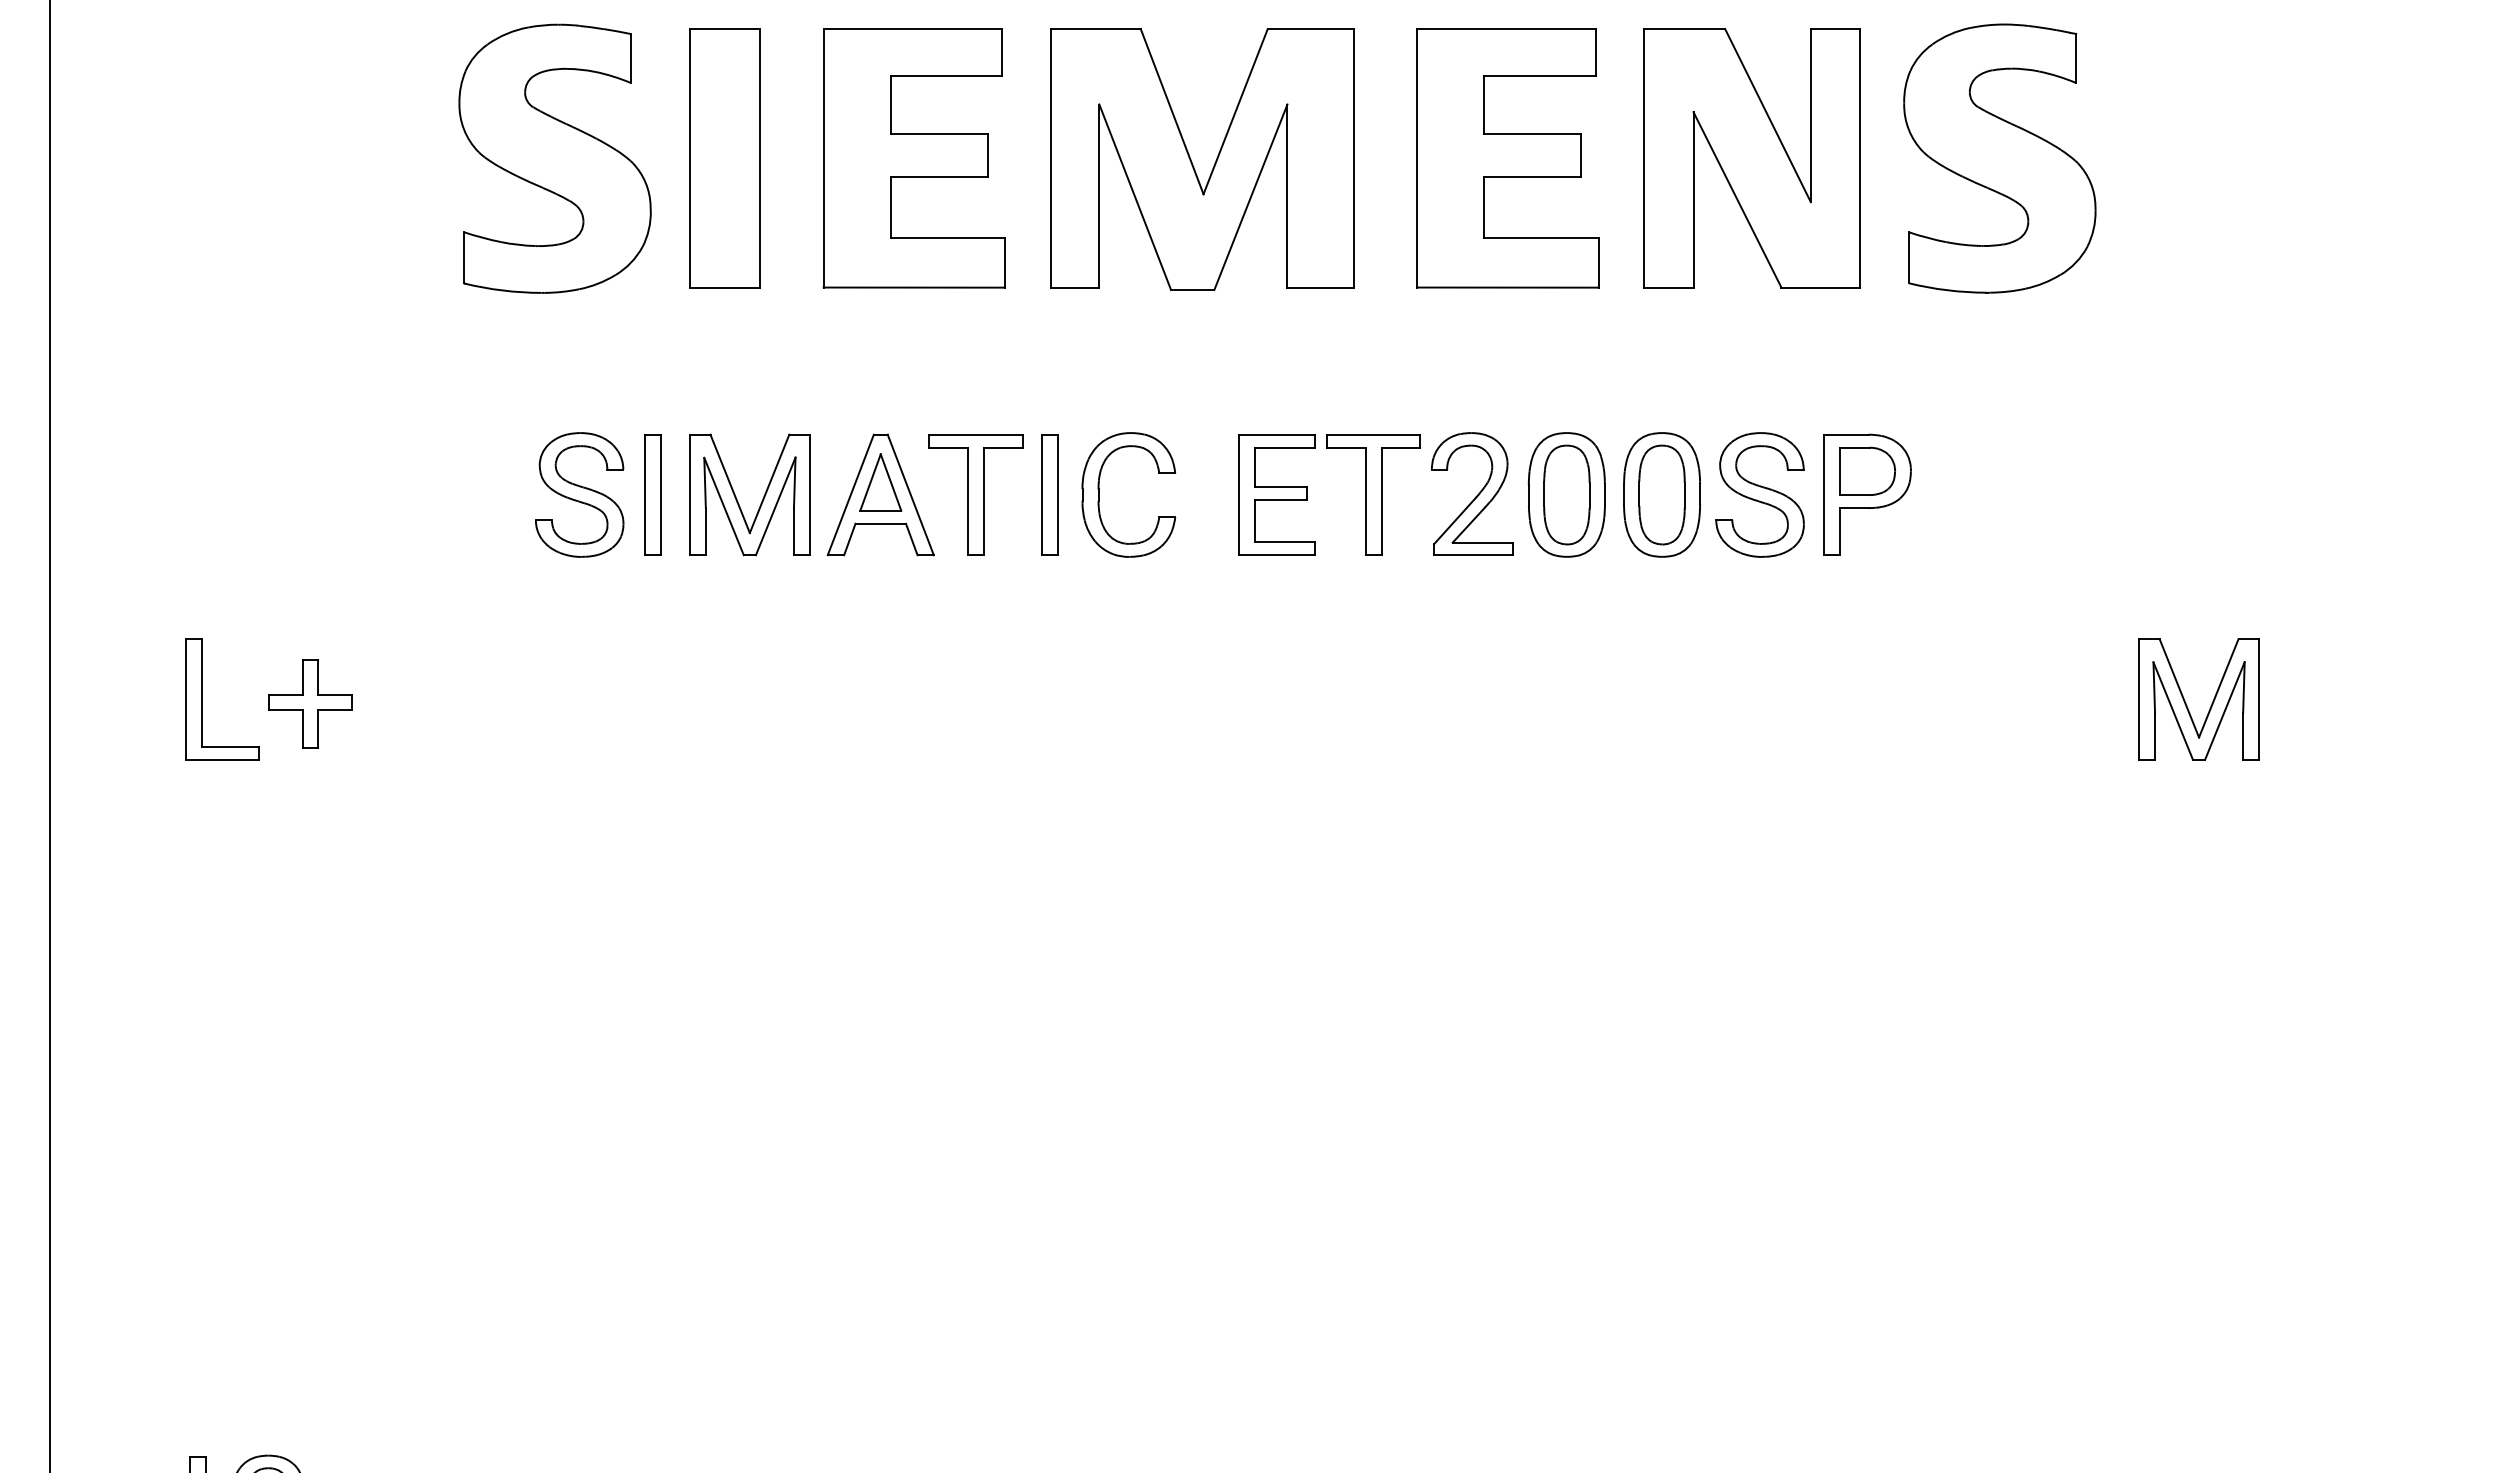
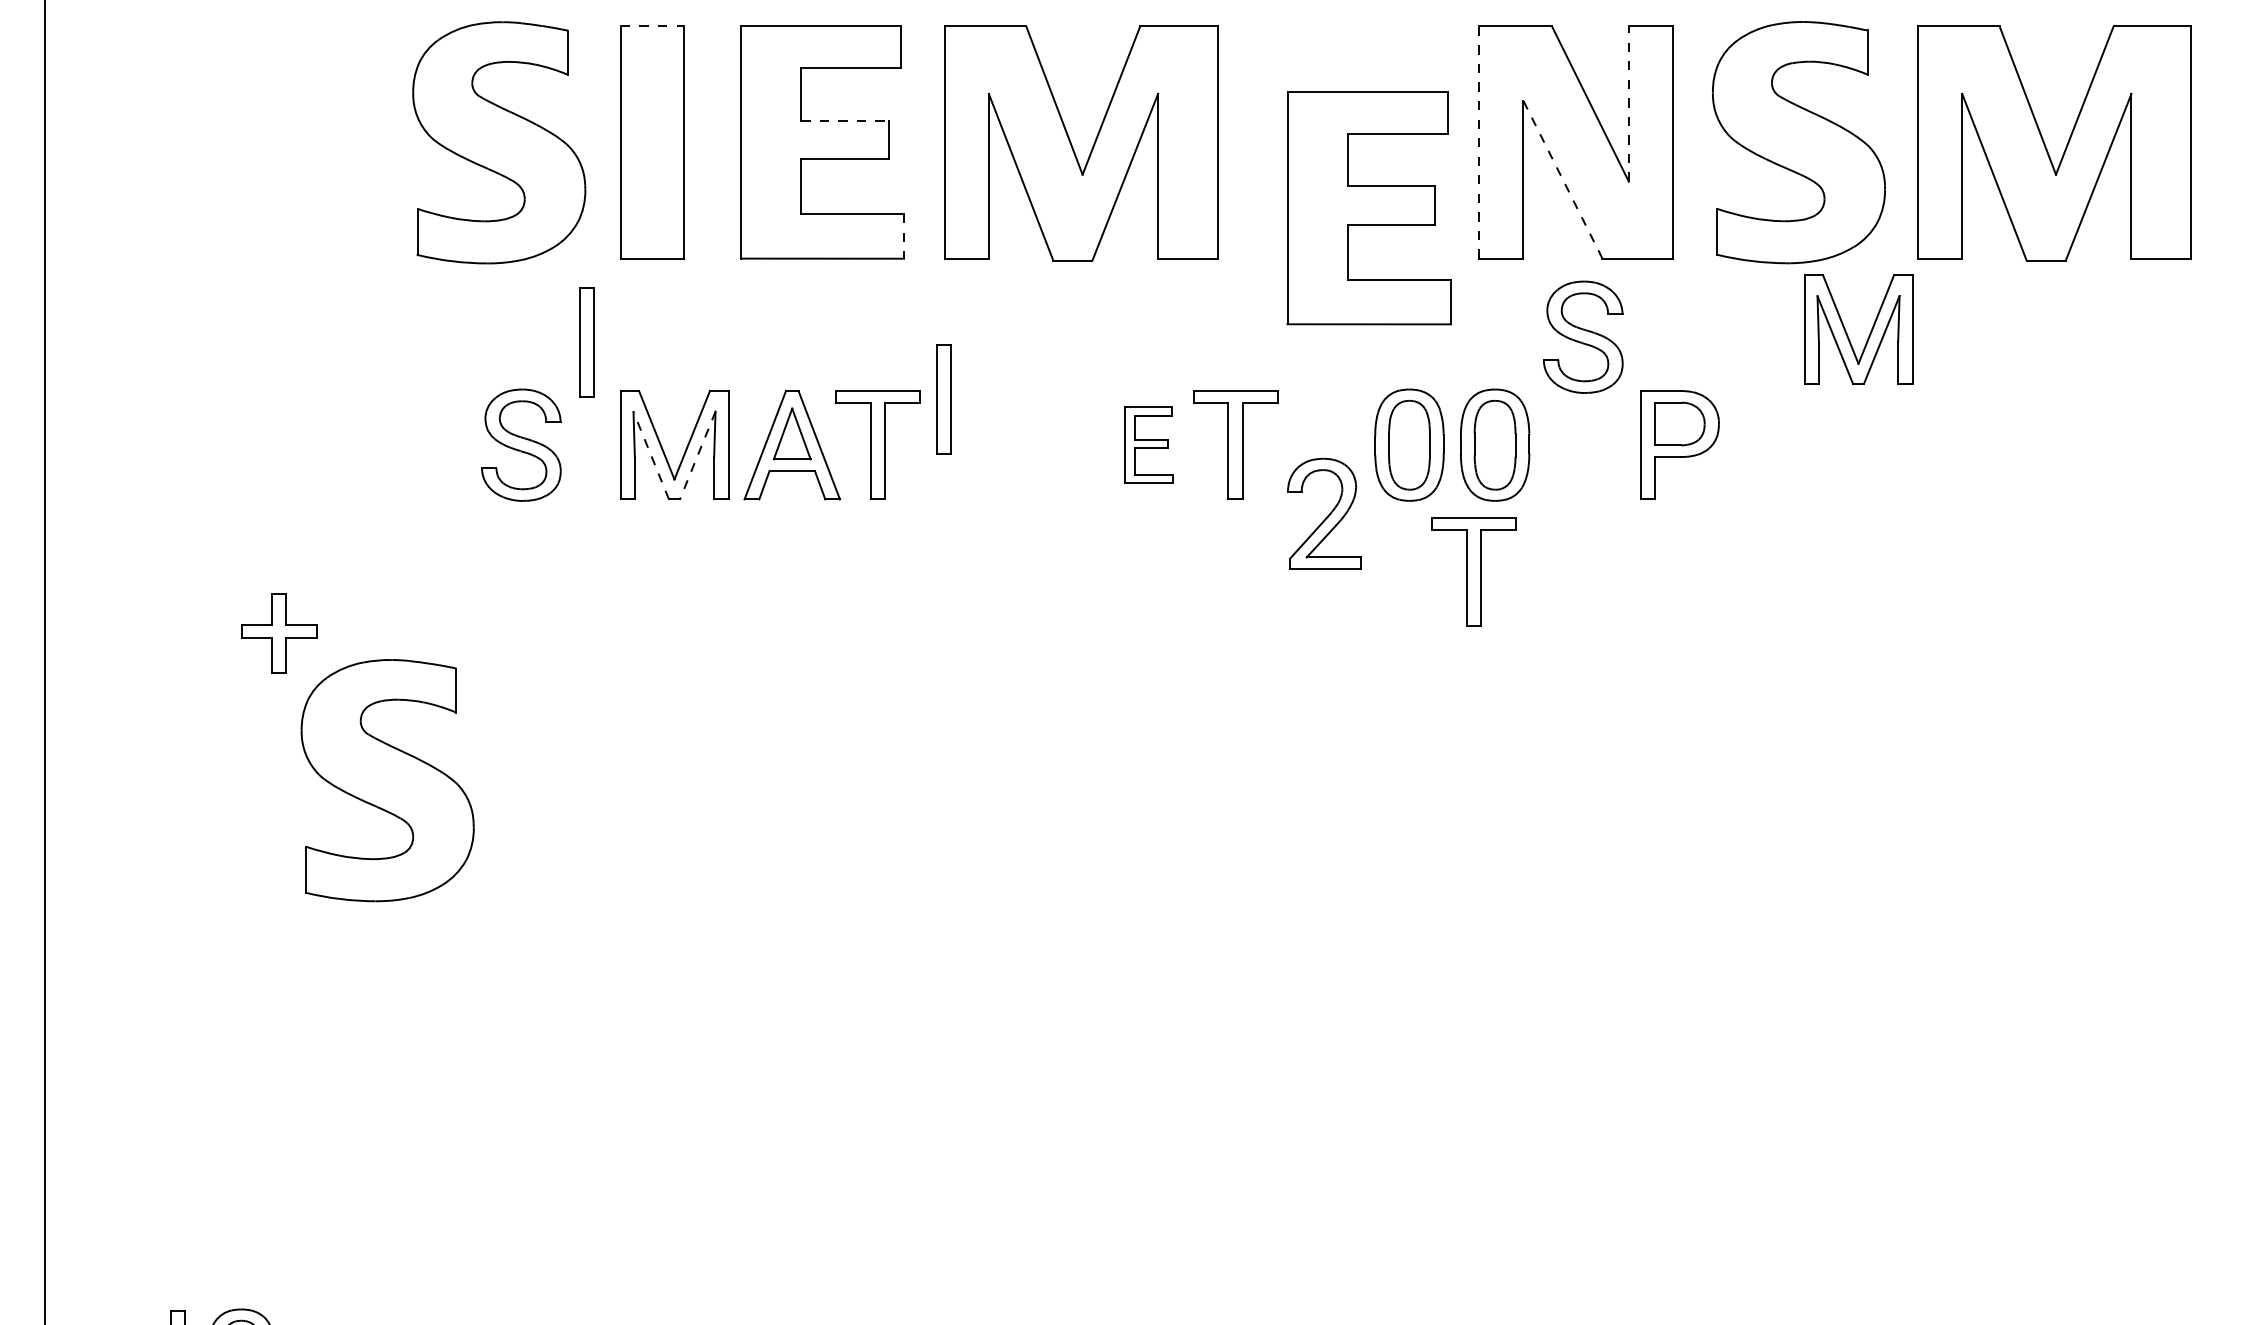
line: (725, 29) -> (652, 26), solid -> dashed
line: (1810, 115) -> (1628, 103), solid -> dashed
line: (939, 134) -> (845, 120), solid -> dashed
line: (1644, 157) -> (1479, 141), solid -> dashed
part: (1507, 158) -> (1368, 208), moved
part: (2274, 161) -> (2046, 145), added
line: (1737, 199) -> (1562, 179), solid -> dashed
line: (1005, 262) -> (904, 236), solid -> dashed
part: (1472, 493) -> (1324, 513), moved
part: (652, 494) -> (586, 342), moved
part: (1049, 494) -> (944, 398), moved
part: (1099, 494) -> (989, 444), removed
part: (1276, 494) -> (1148, 444), size x0.7
part: (1759, 494) -> (1582, 336), moved
line: (723, 506) -> (650, 455), solid -> dashed
line: (775, 506) -> (697, 455), solid -> dashed
part: (1638, 635) -> (1473, 571), added
part: (202, 699) -> (182, 629), removed
part: (2187, 705) -> (1848, 335), moved
part: (430, 867) -> (387, 780), added

